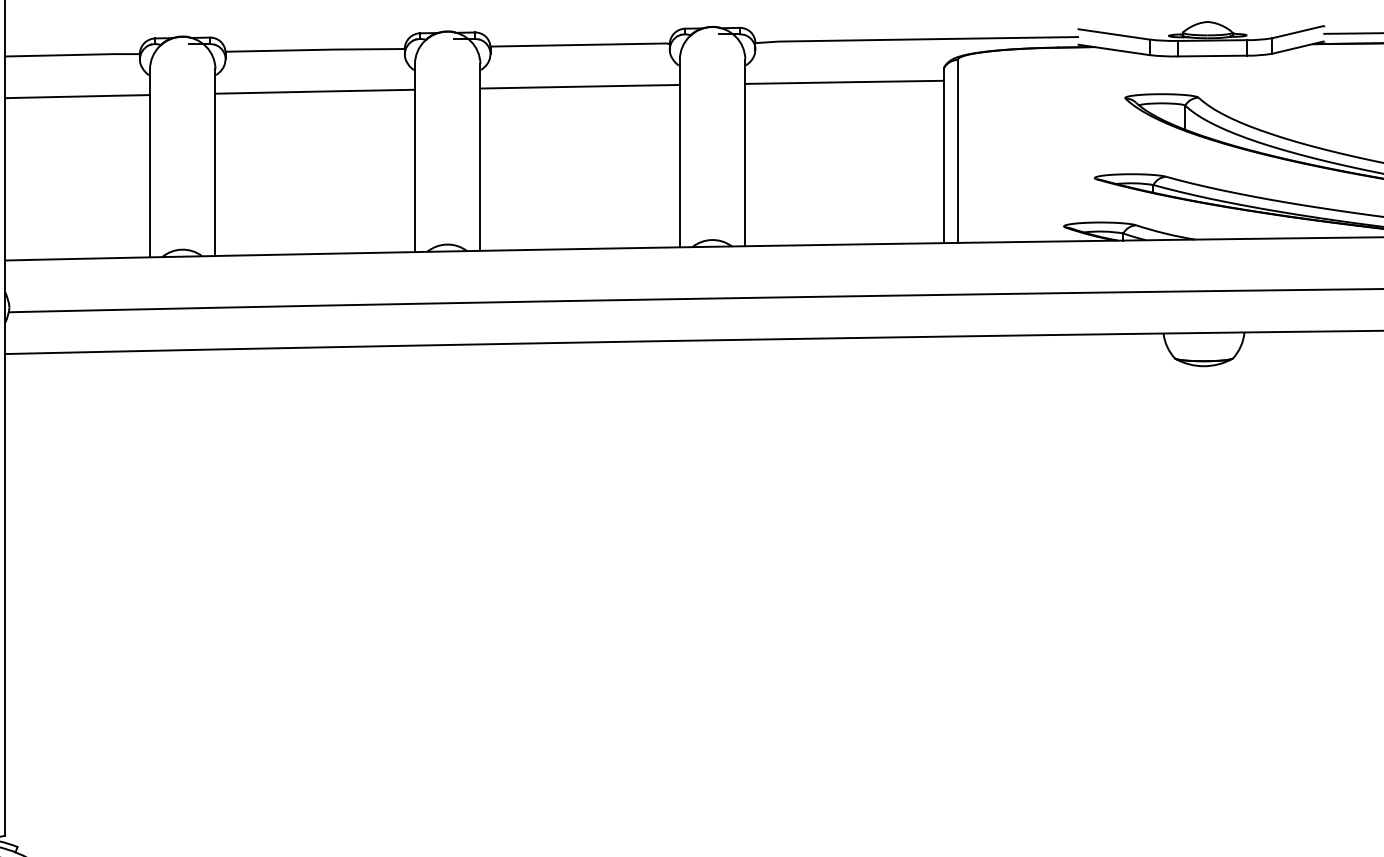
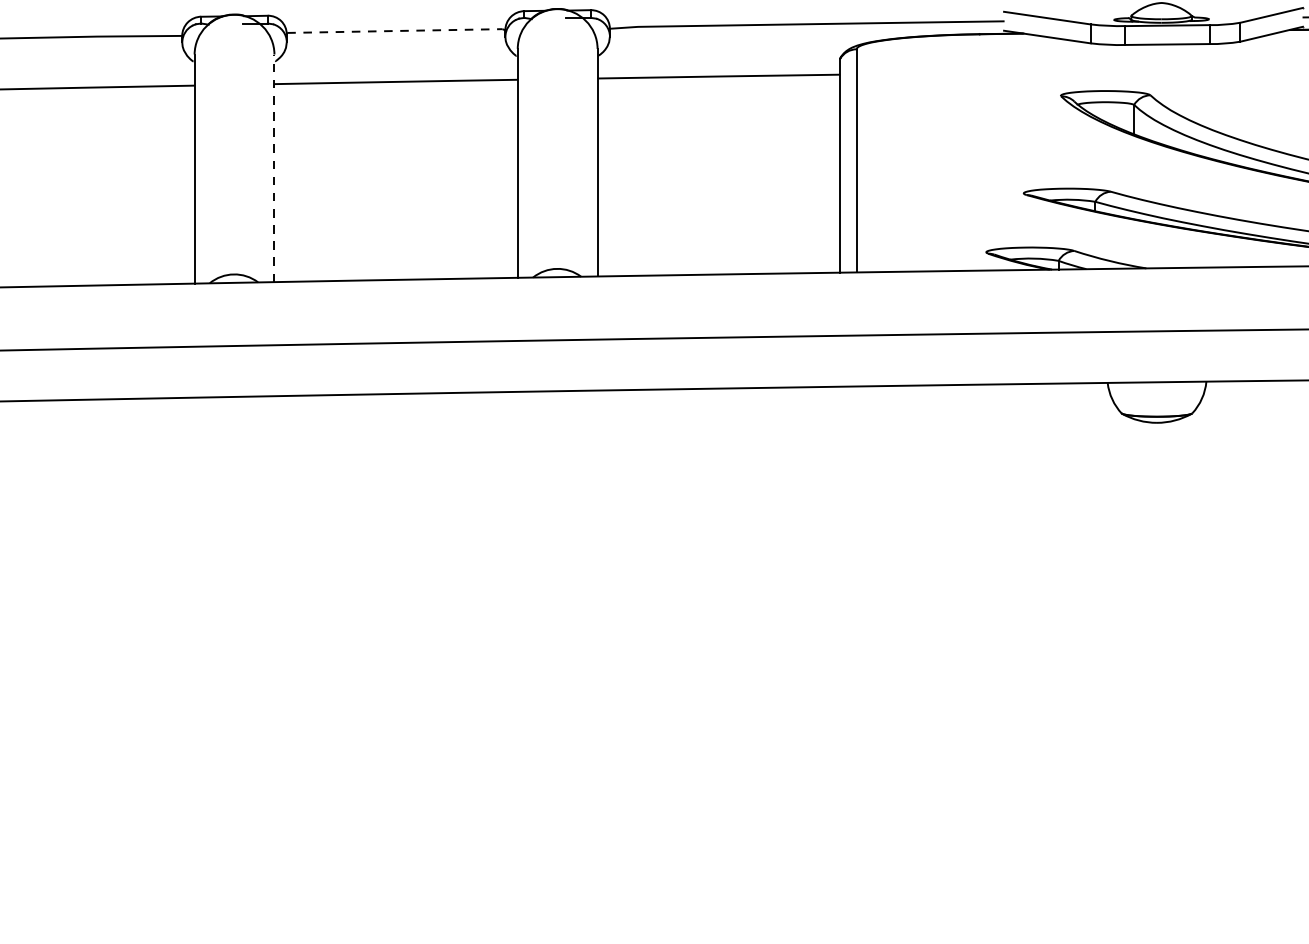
line: (580, 44) -> (396, 30), solid -> dashed
line: (480, 157) -> (274, 168), solid -> dashed

